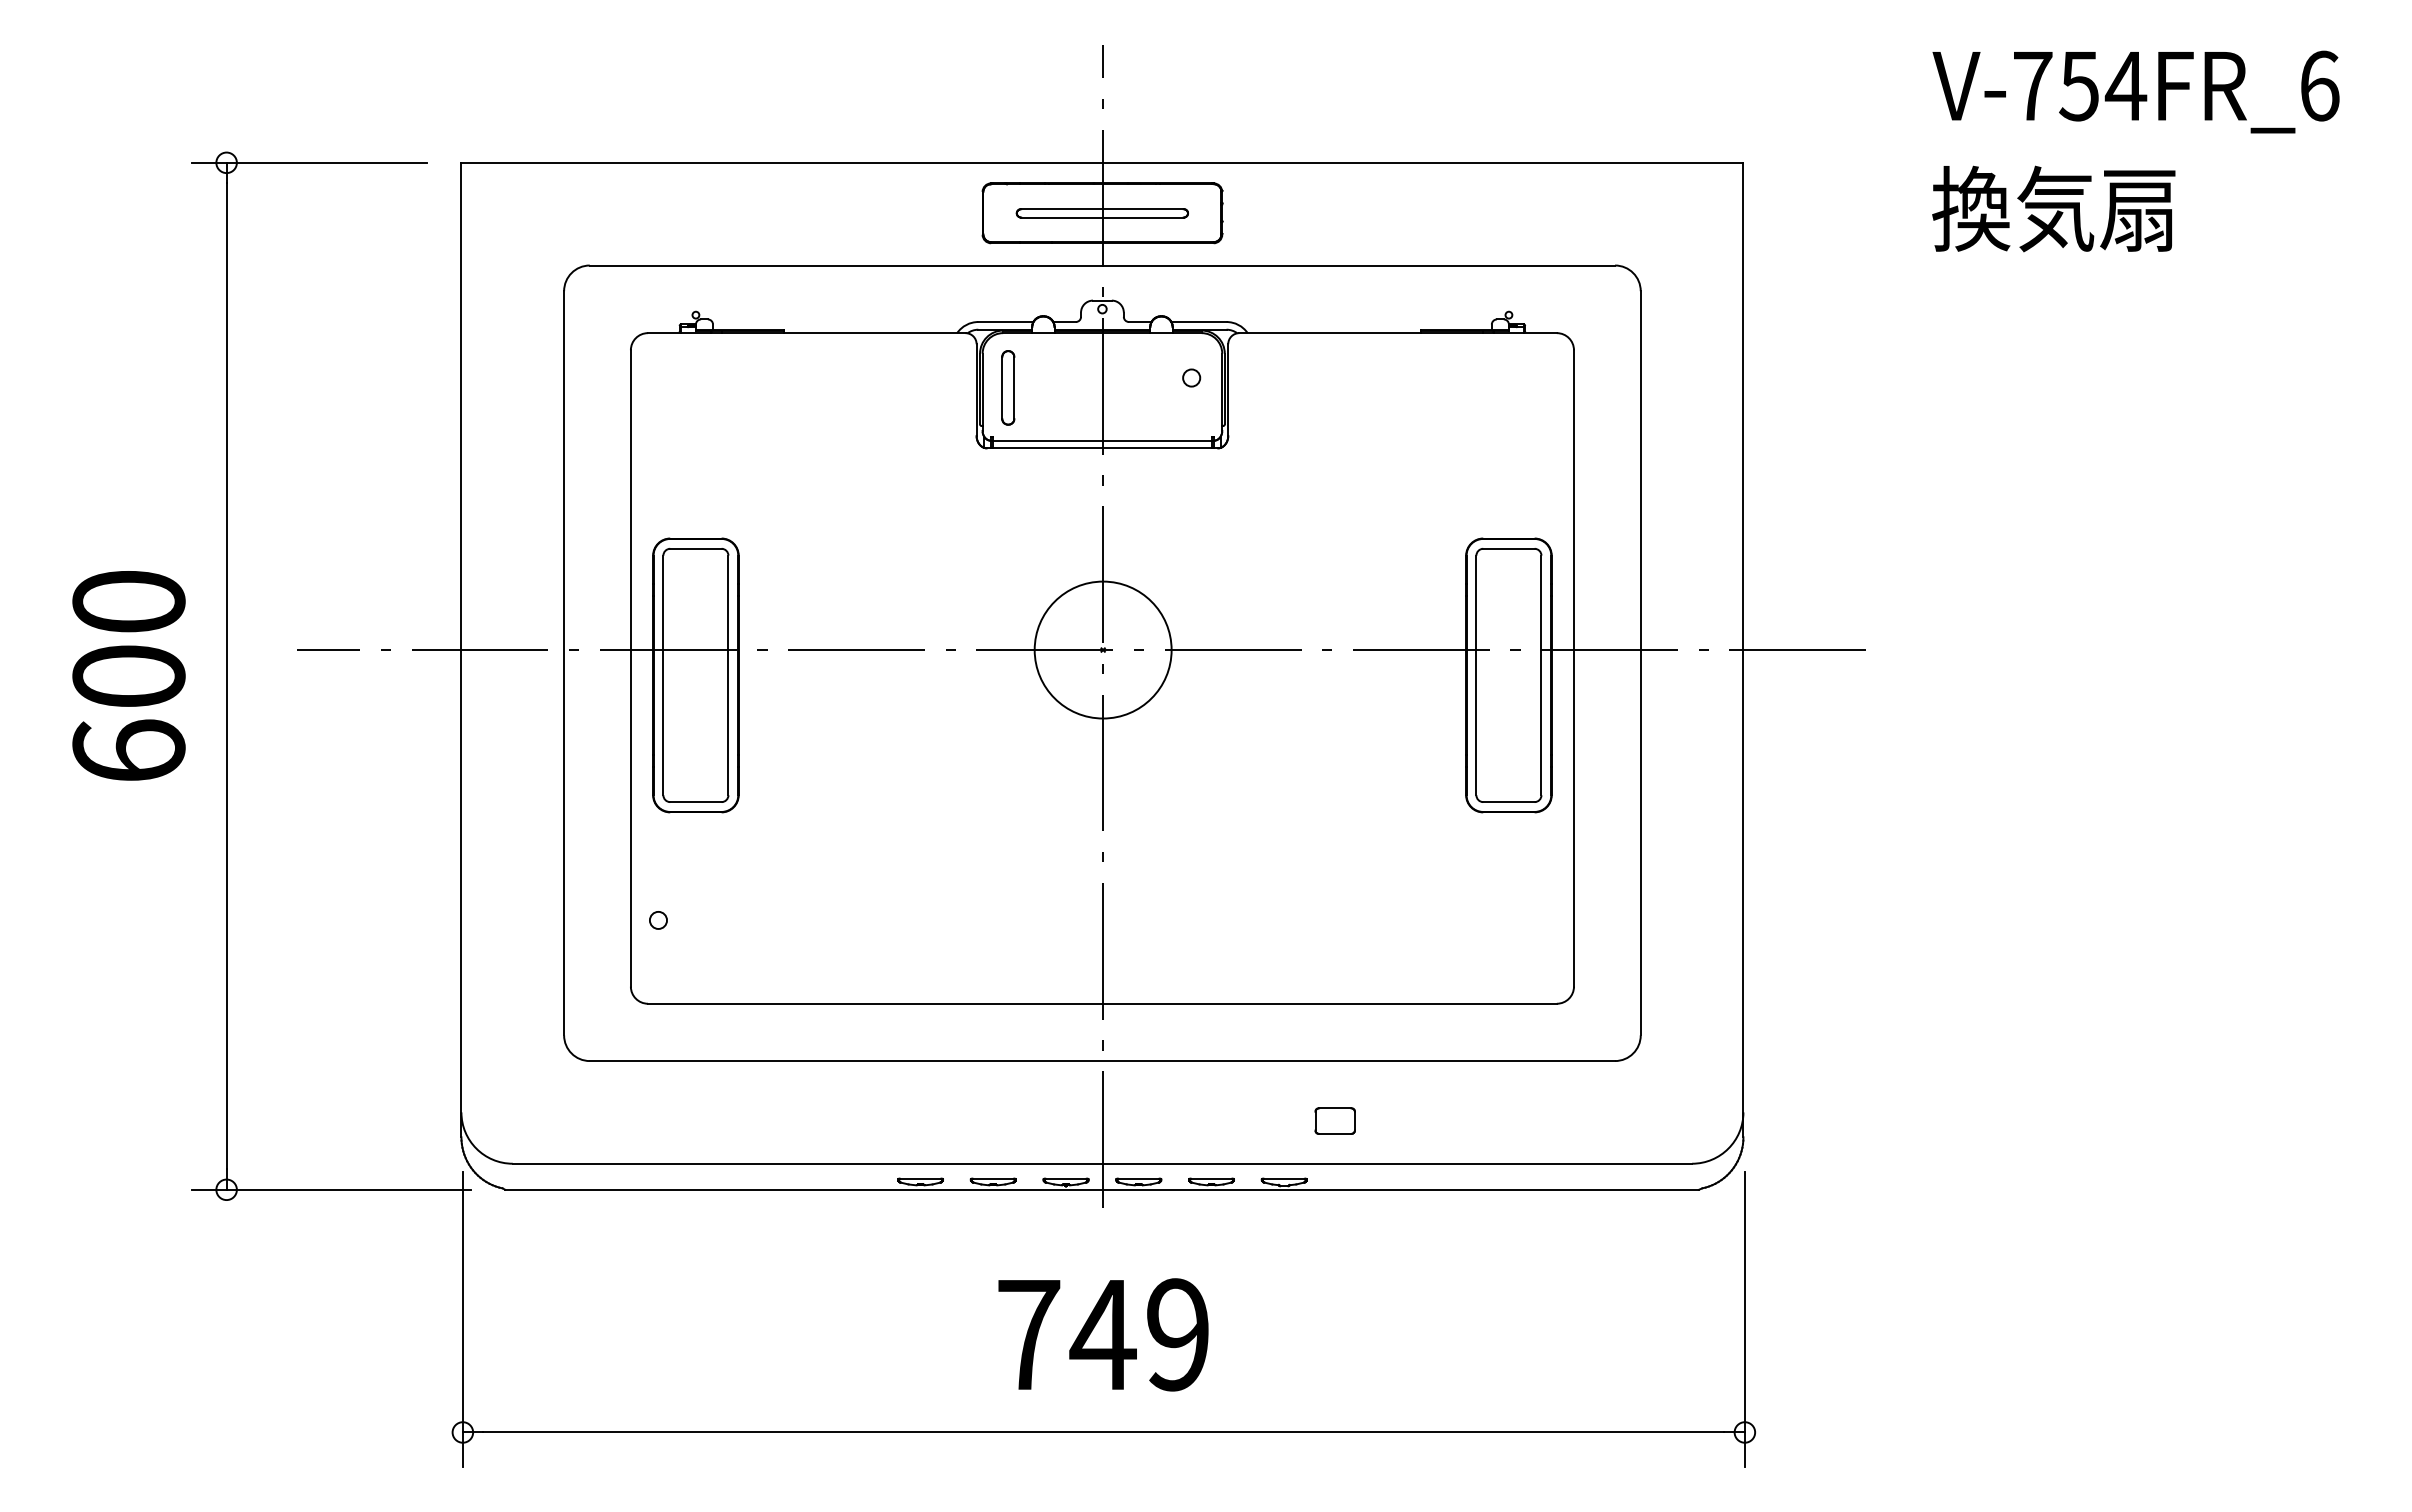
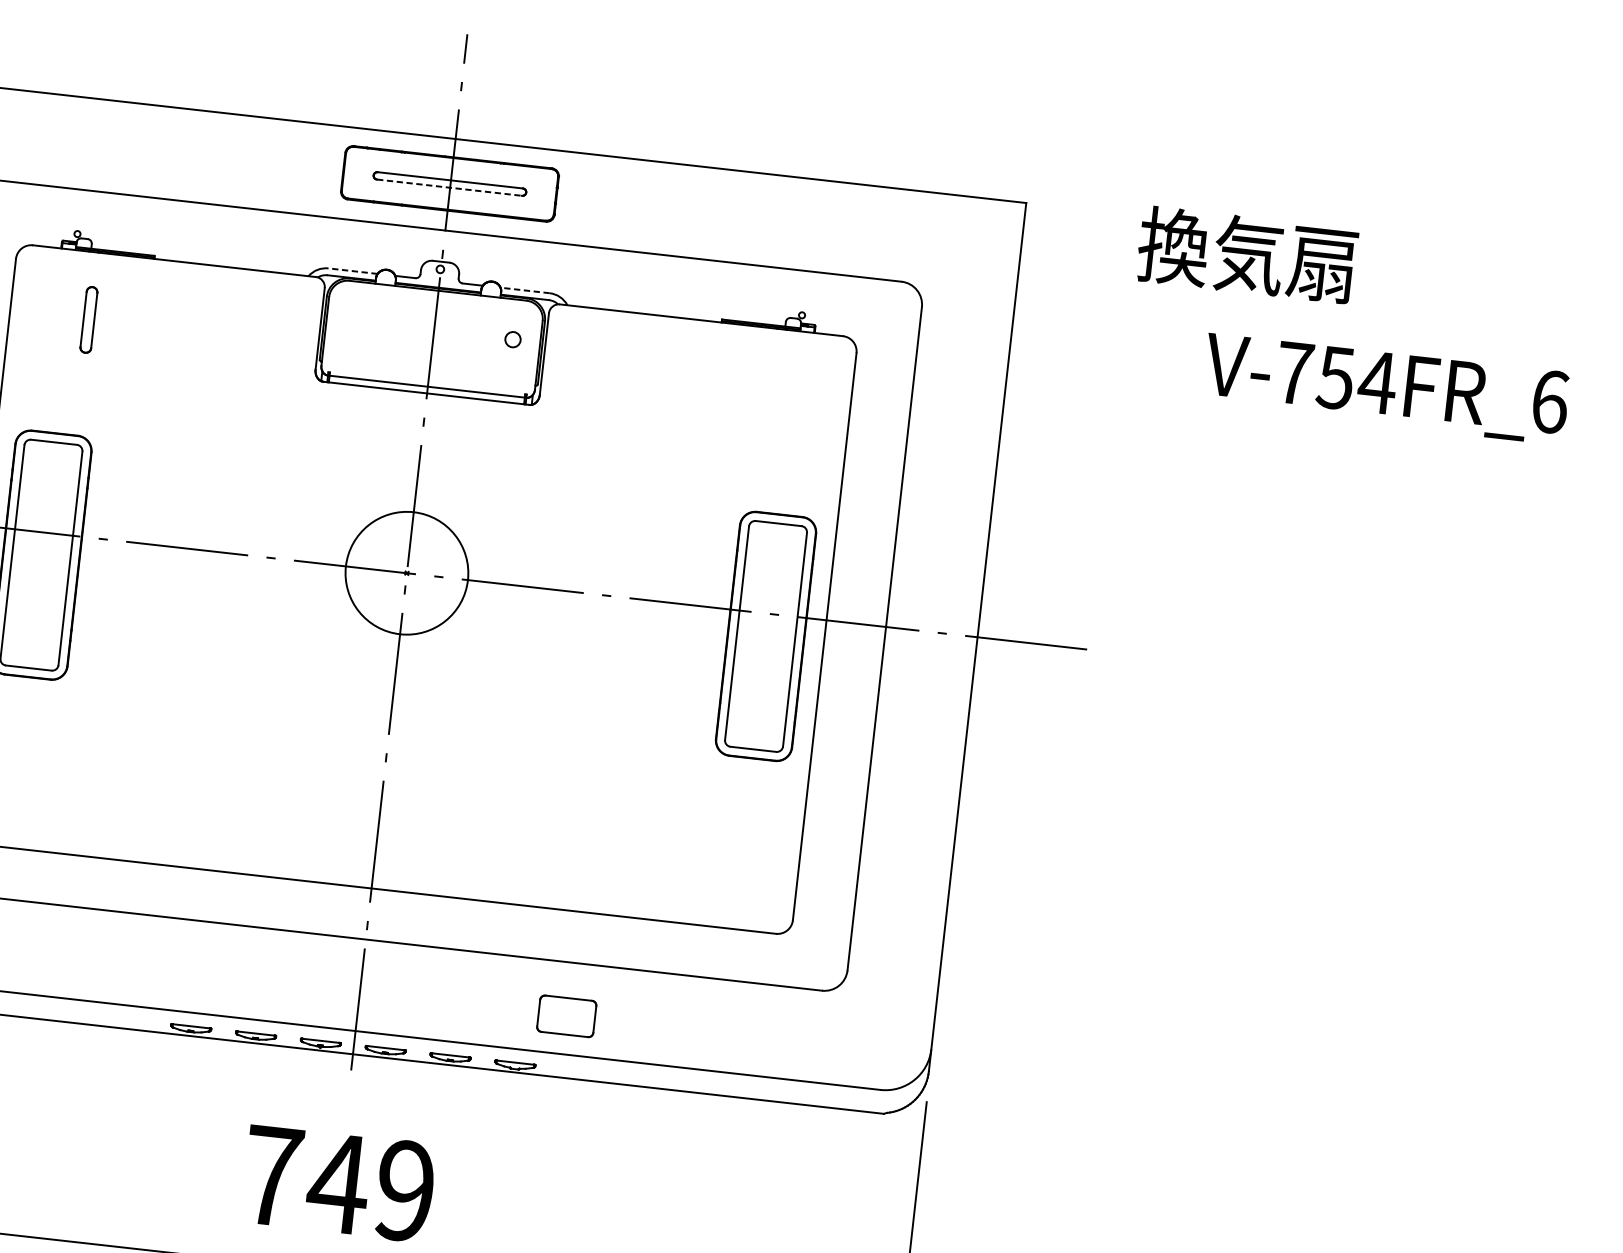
text: (2135, 91) -> (1385, 388), moved
text: (2053, 208) -> (1247, 254), moved
line: (1102, 217) -> (449, 187), solid -> dashed
line: (1005, 322) -> (352, 271), solid -> dashed
line: (1198, 322) -> (524, 290), solid -> dashed
part: (1008, 387) -> (89, 319), moved
part: (1334, 1120) -> (566, 1015), size x1.6

